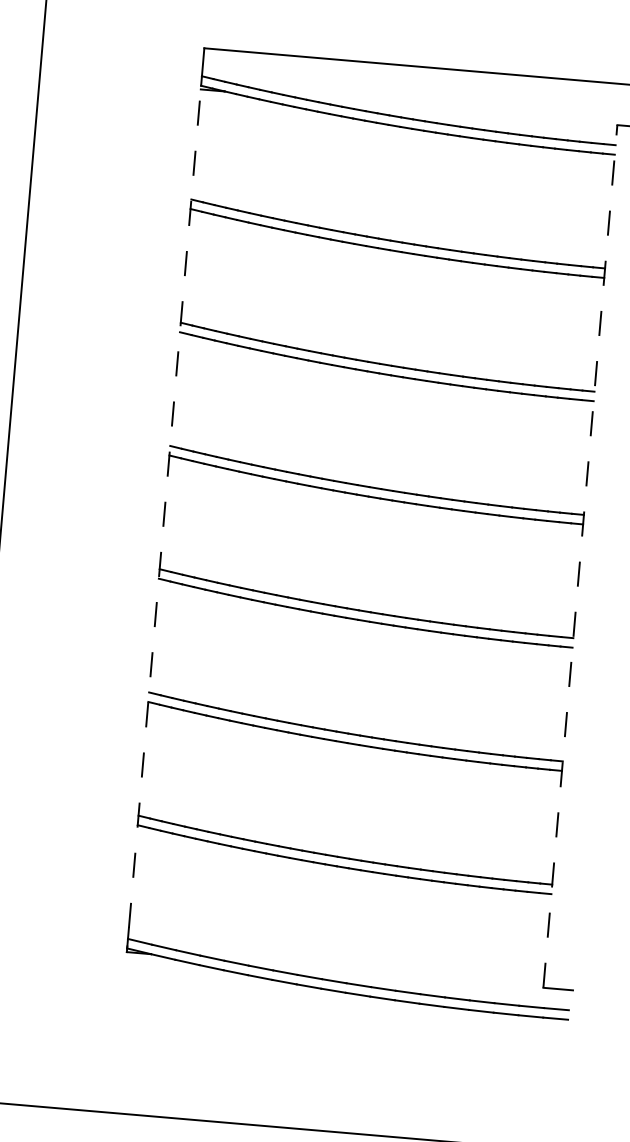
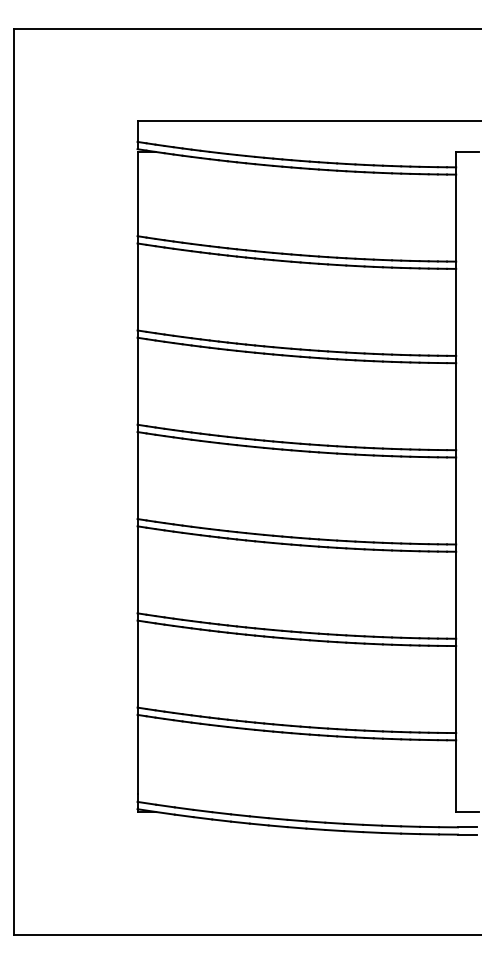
line: (164, 508) -> (137, 472), dashed -> solid
line: (580, 555) -> (456, 481), dashed -> solid

